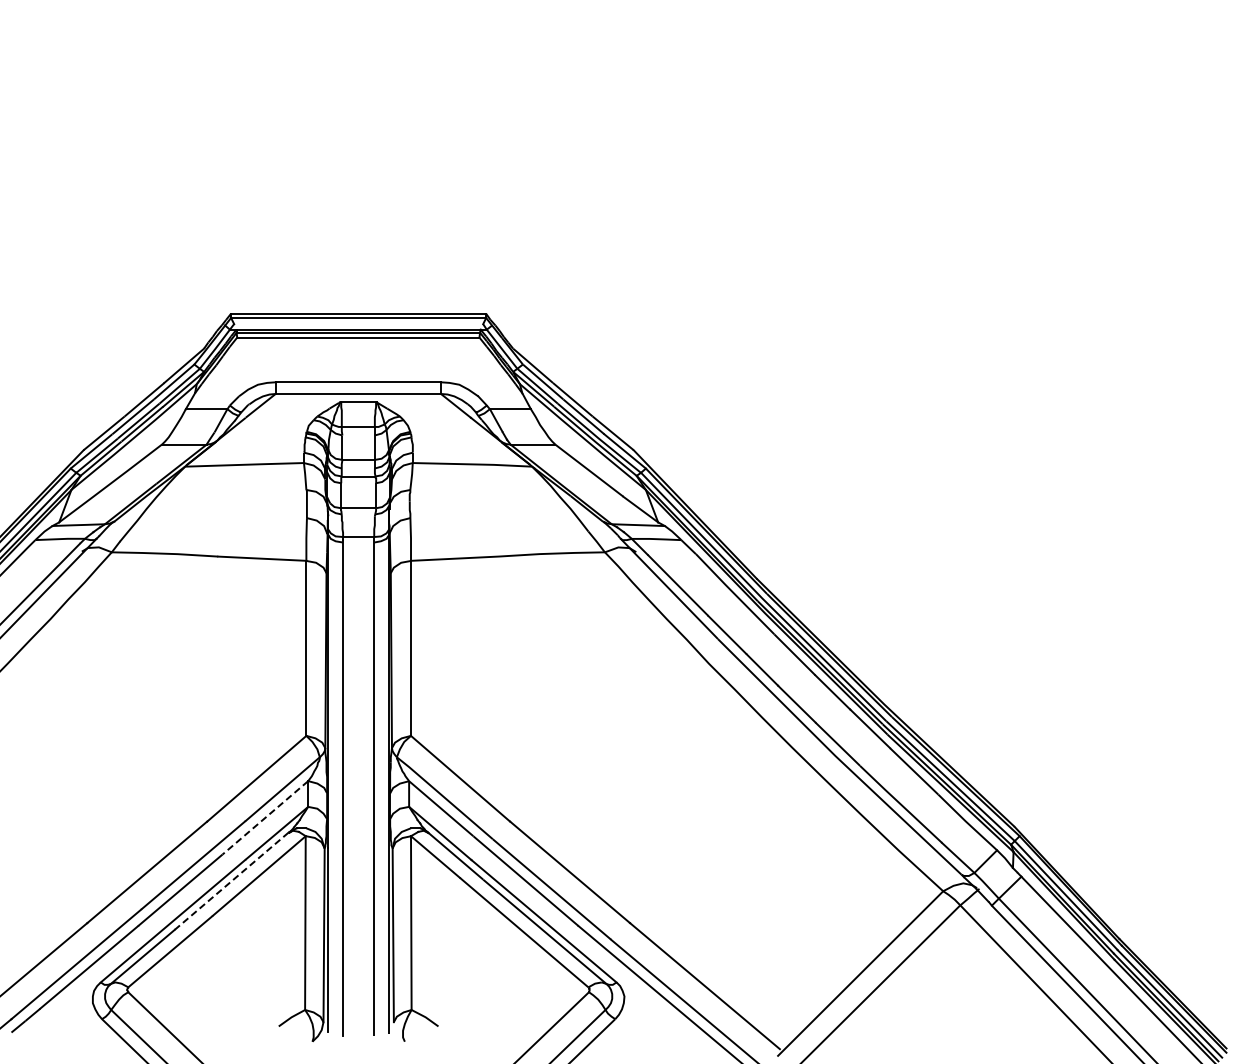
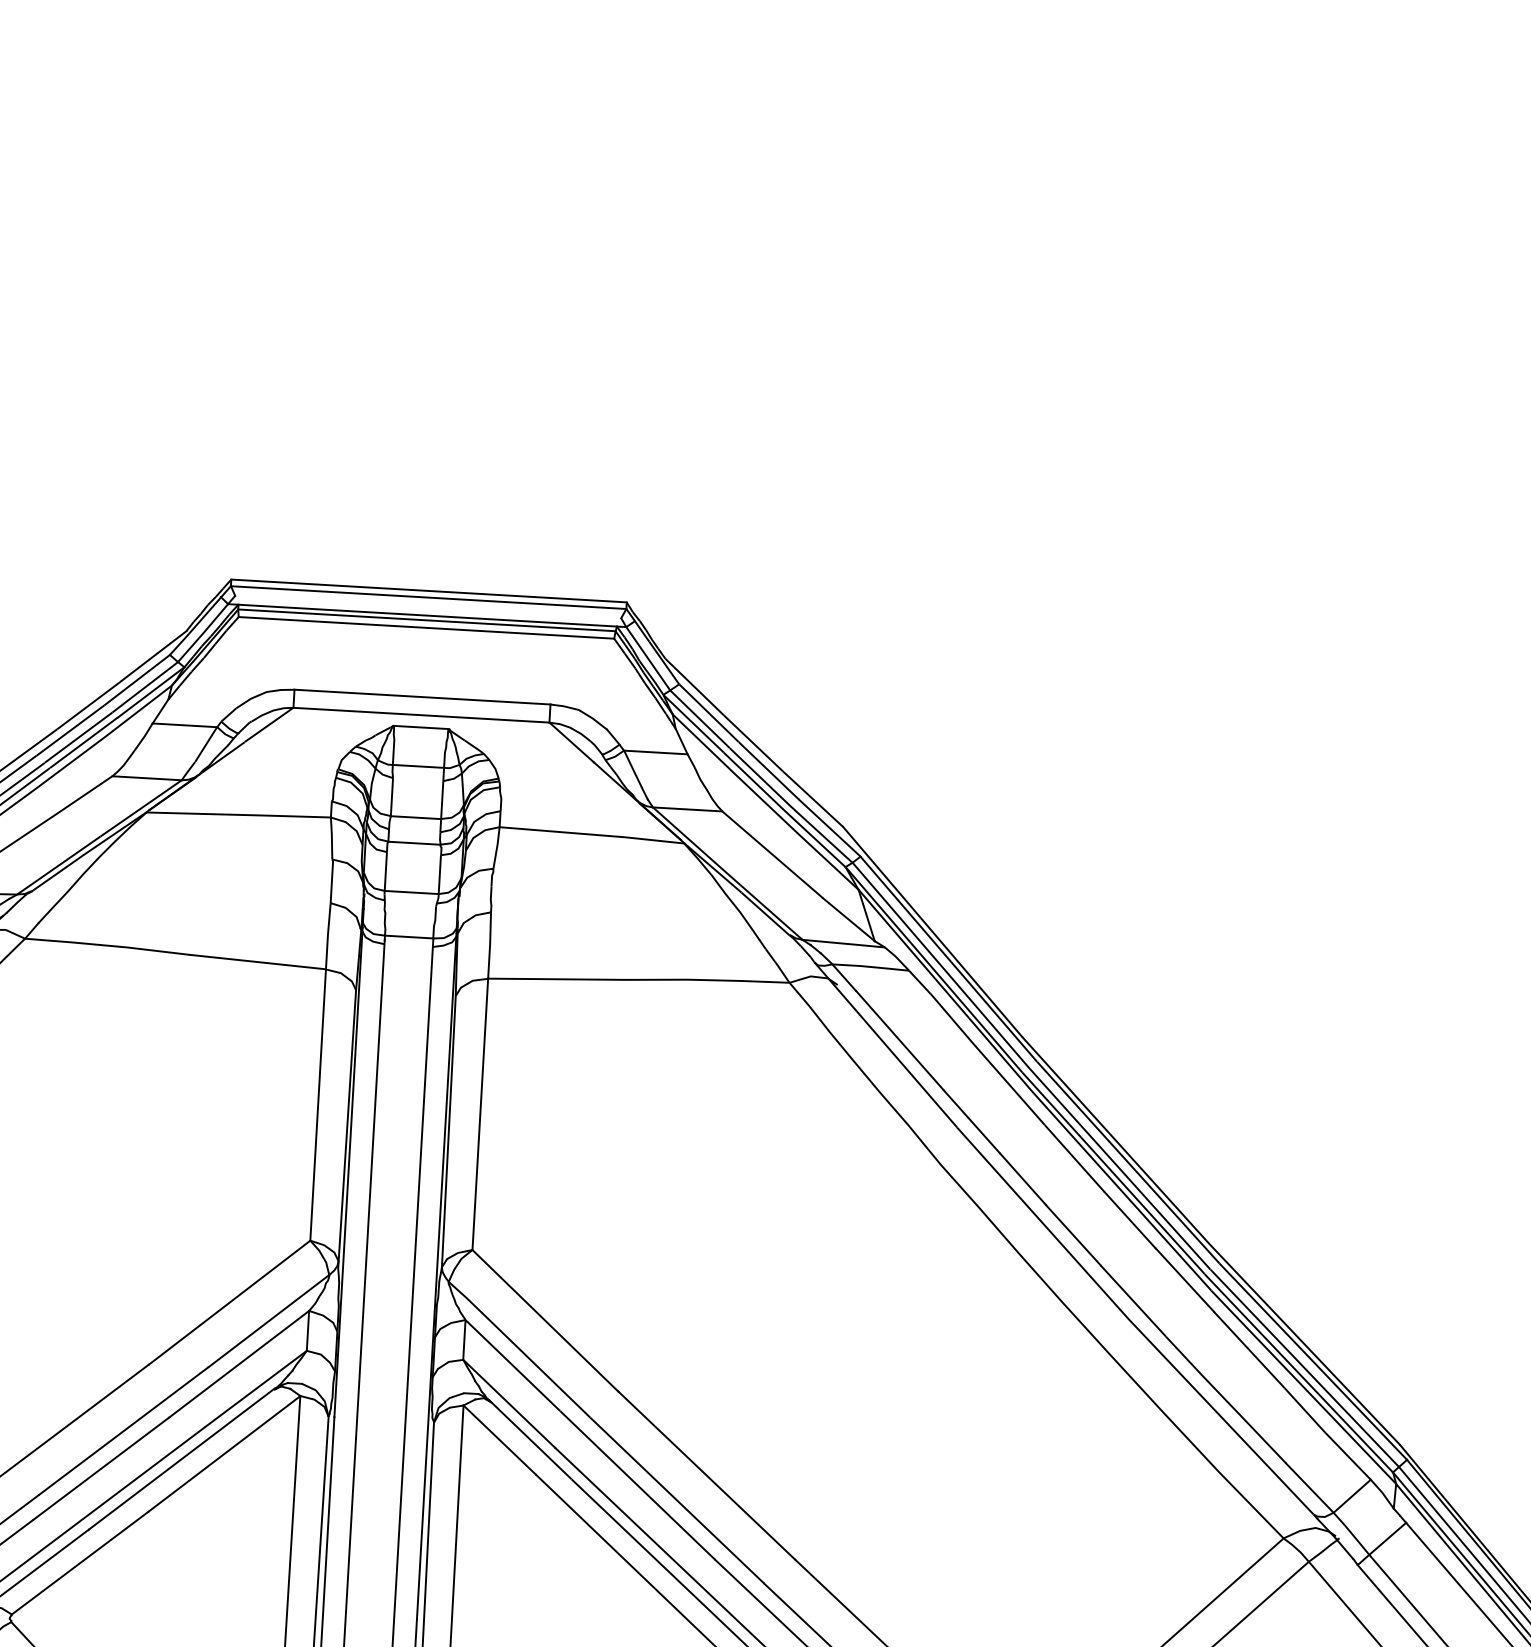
line: (265, 818) -> (239, 1365), dashed -> solid
line: (231, 881) -> (181, 1459), dashed -> solid

